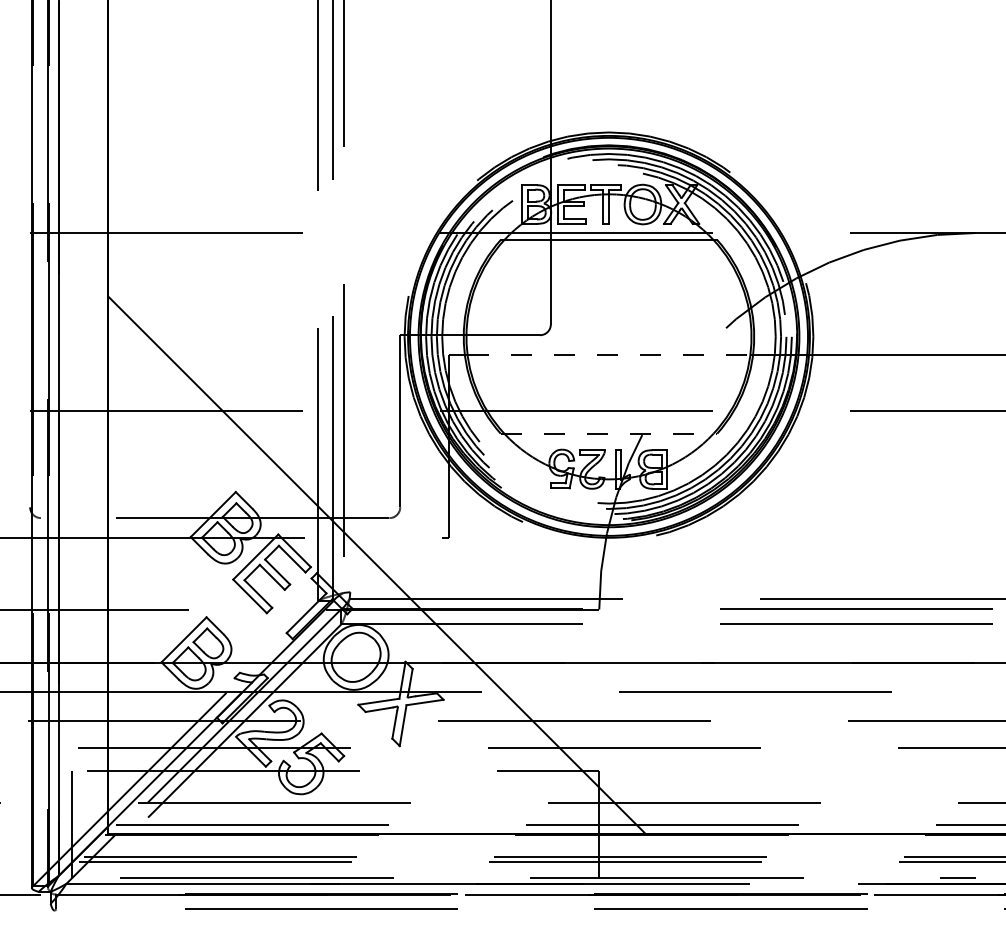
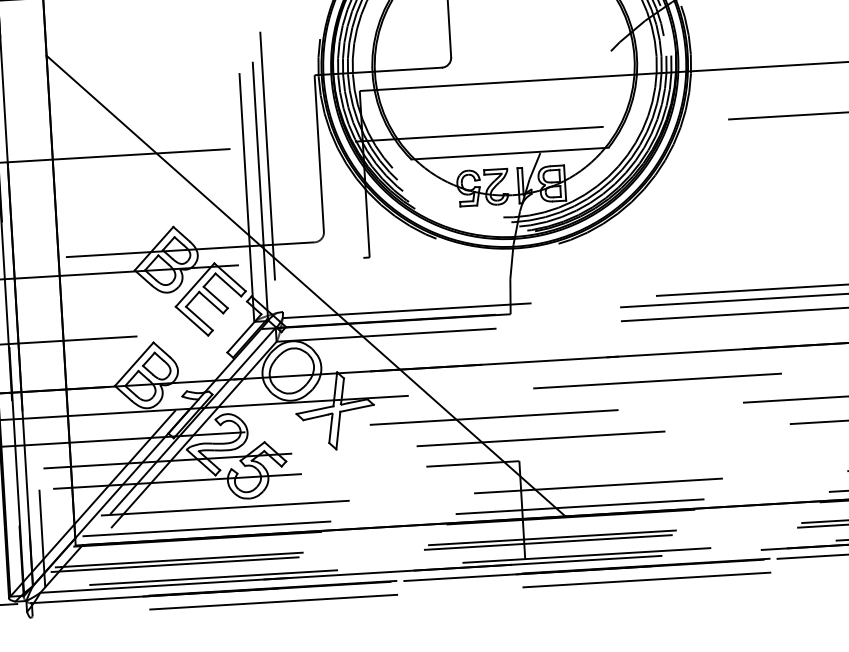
line: (609, 355) -> (506, 82), dashed -> solid
line: (609, 433) -> (510, 153), dashed -> solid

